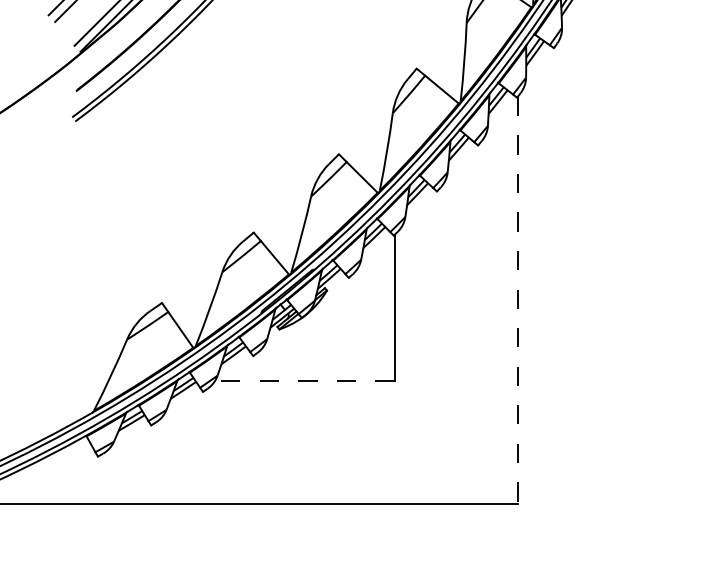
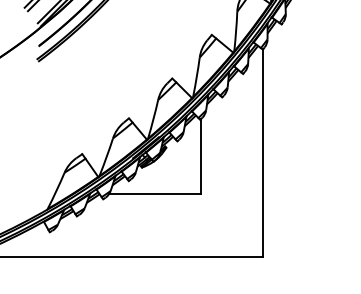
line: (518, 299) -> (263, 152), dashed -> solid
line: (303, 380) -> (154, 193), dashed -> solid

